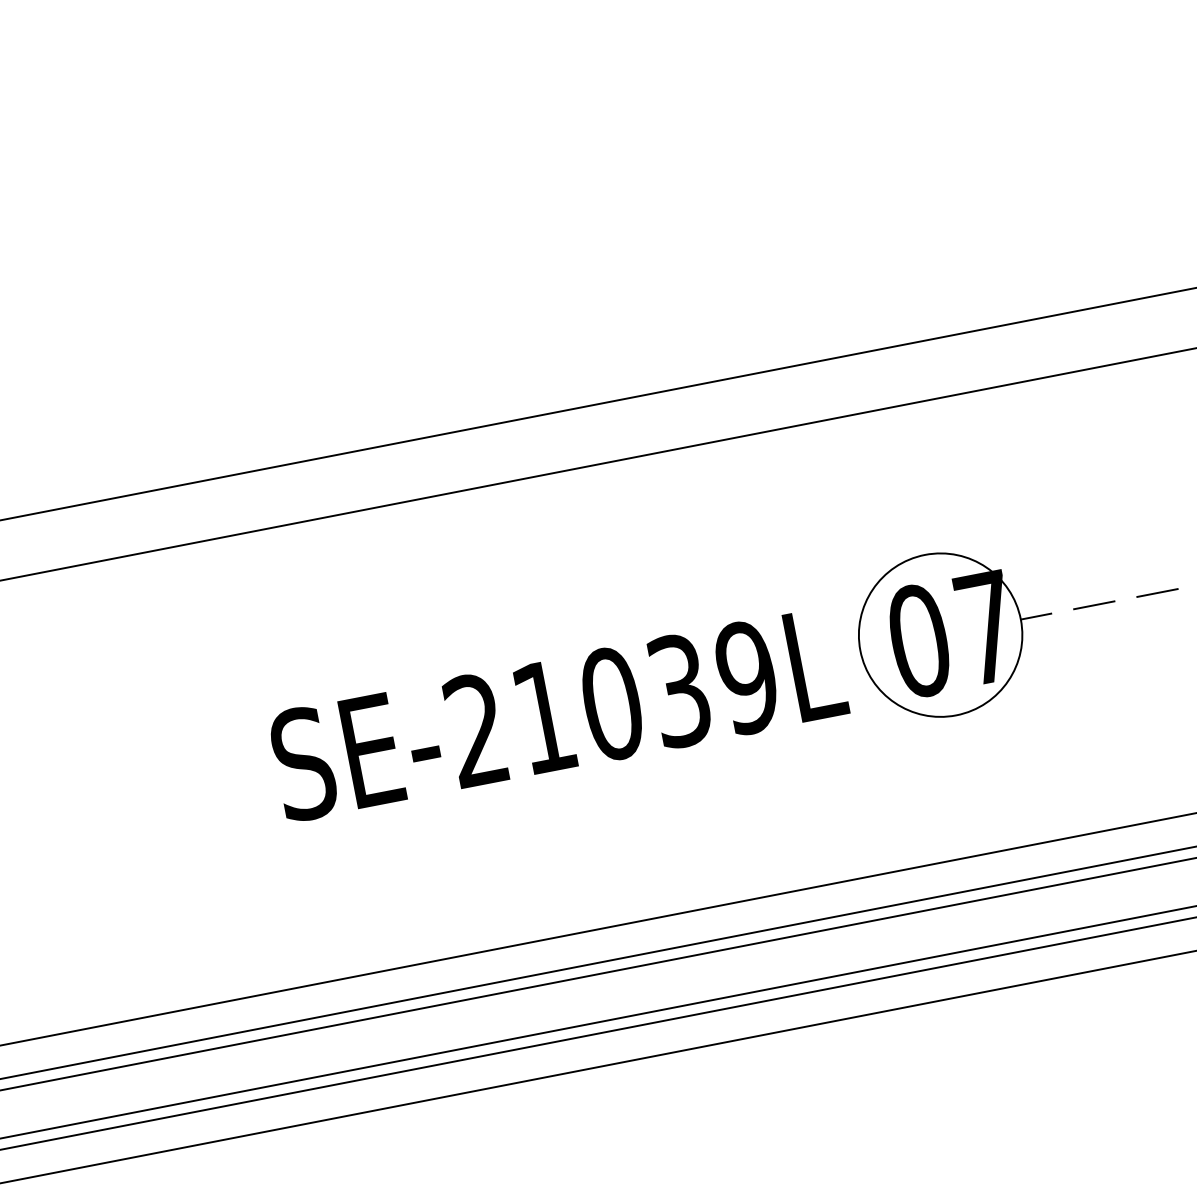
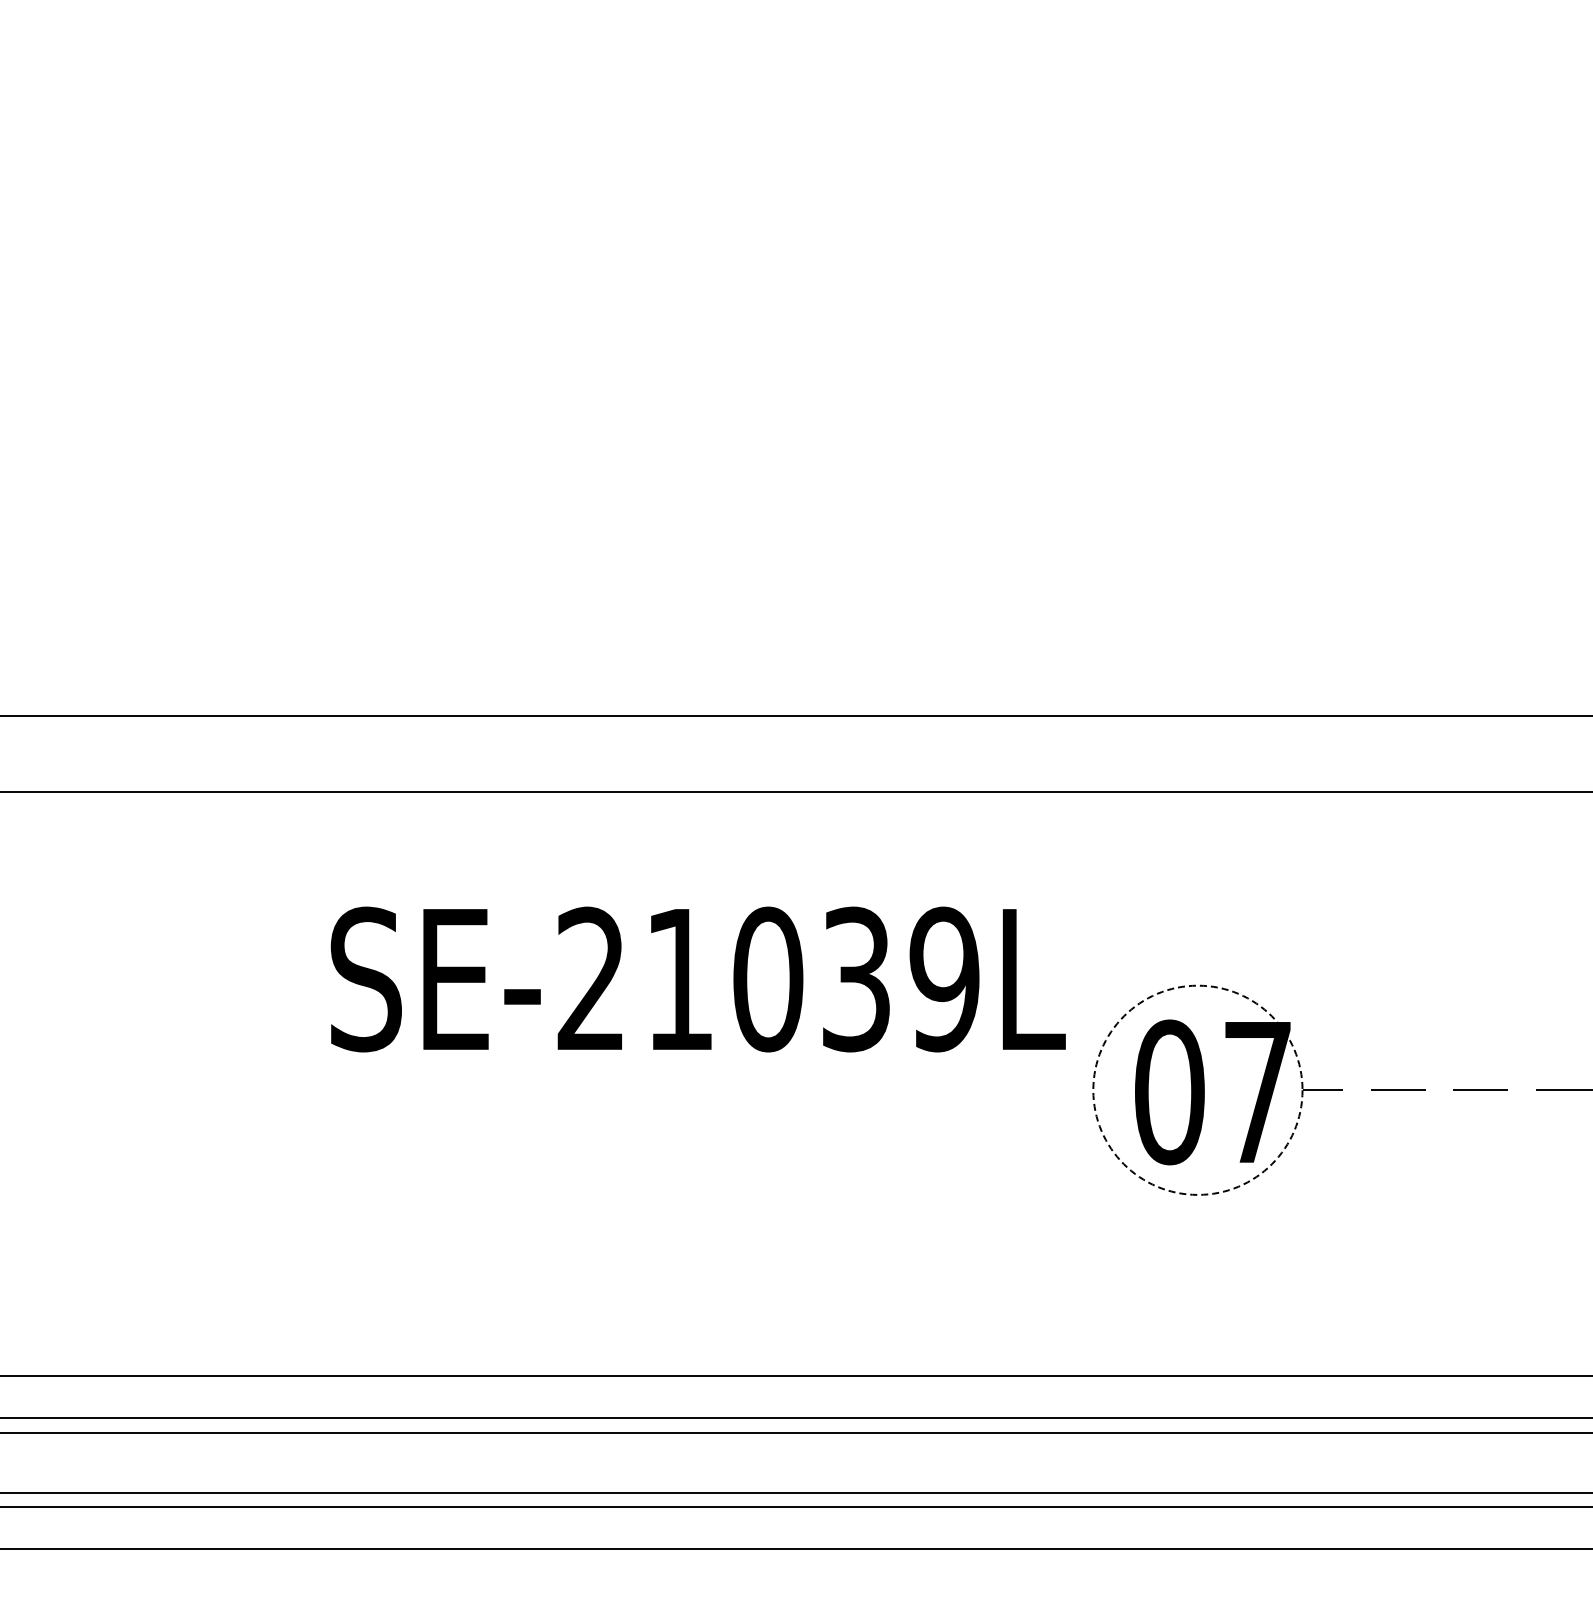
circle: (940, 634) -> (1197, 1089), solid -> dashed
text: (557, 714) -> (697, 979), moved

